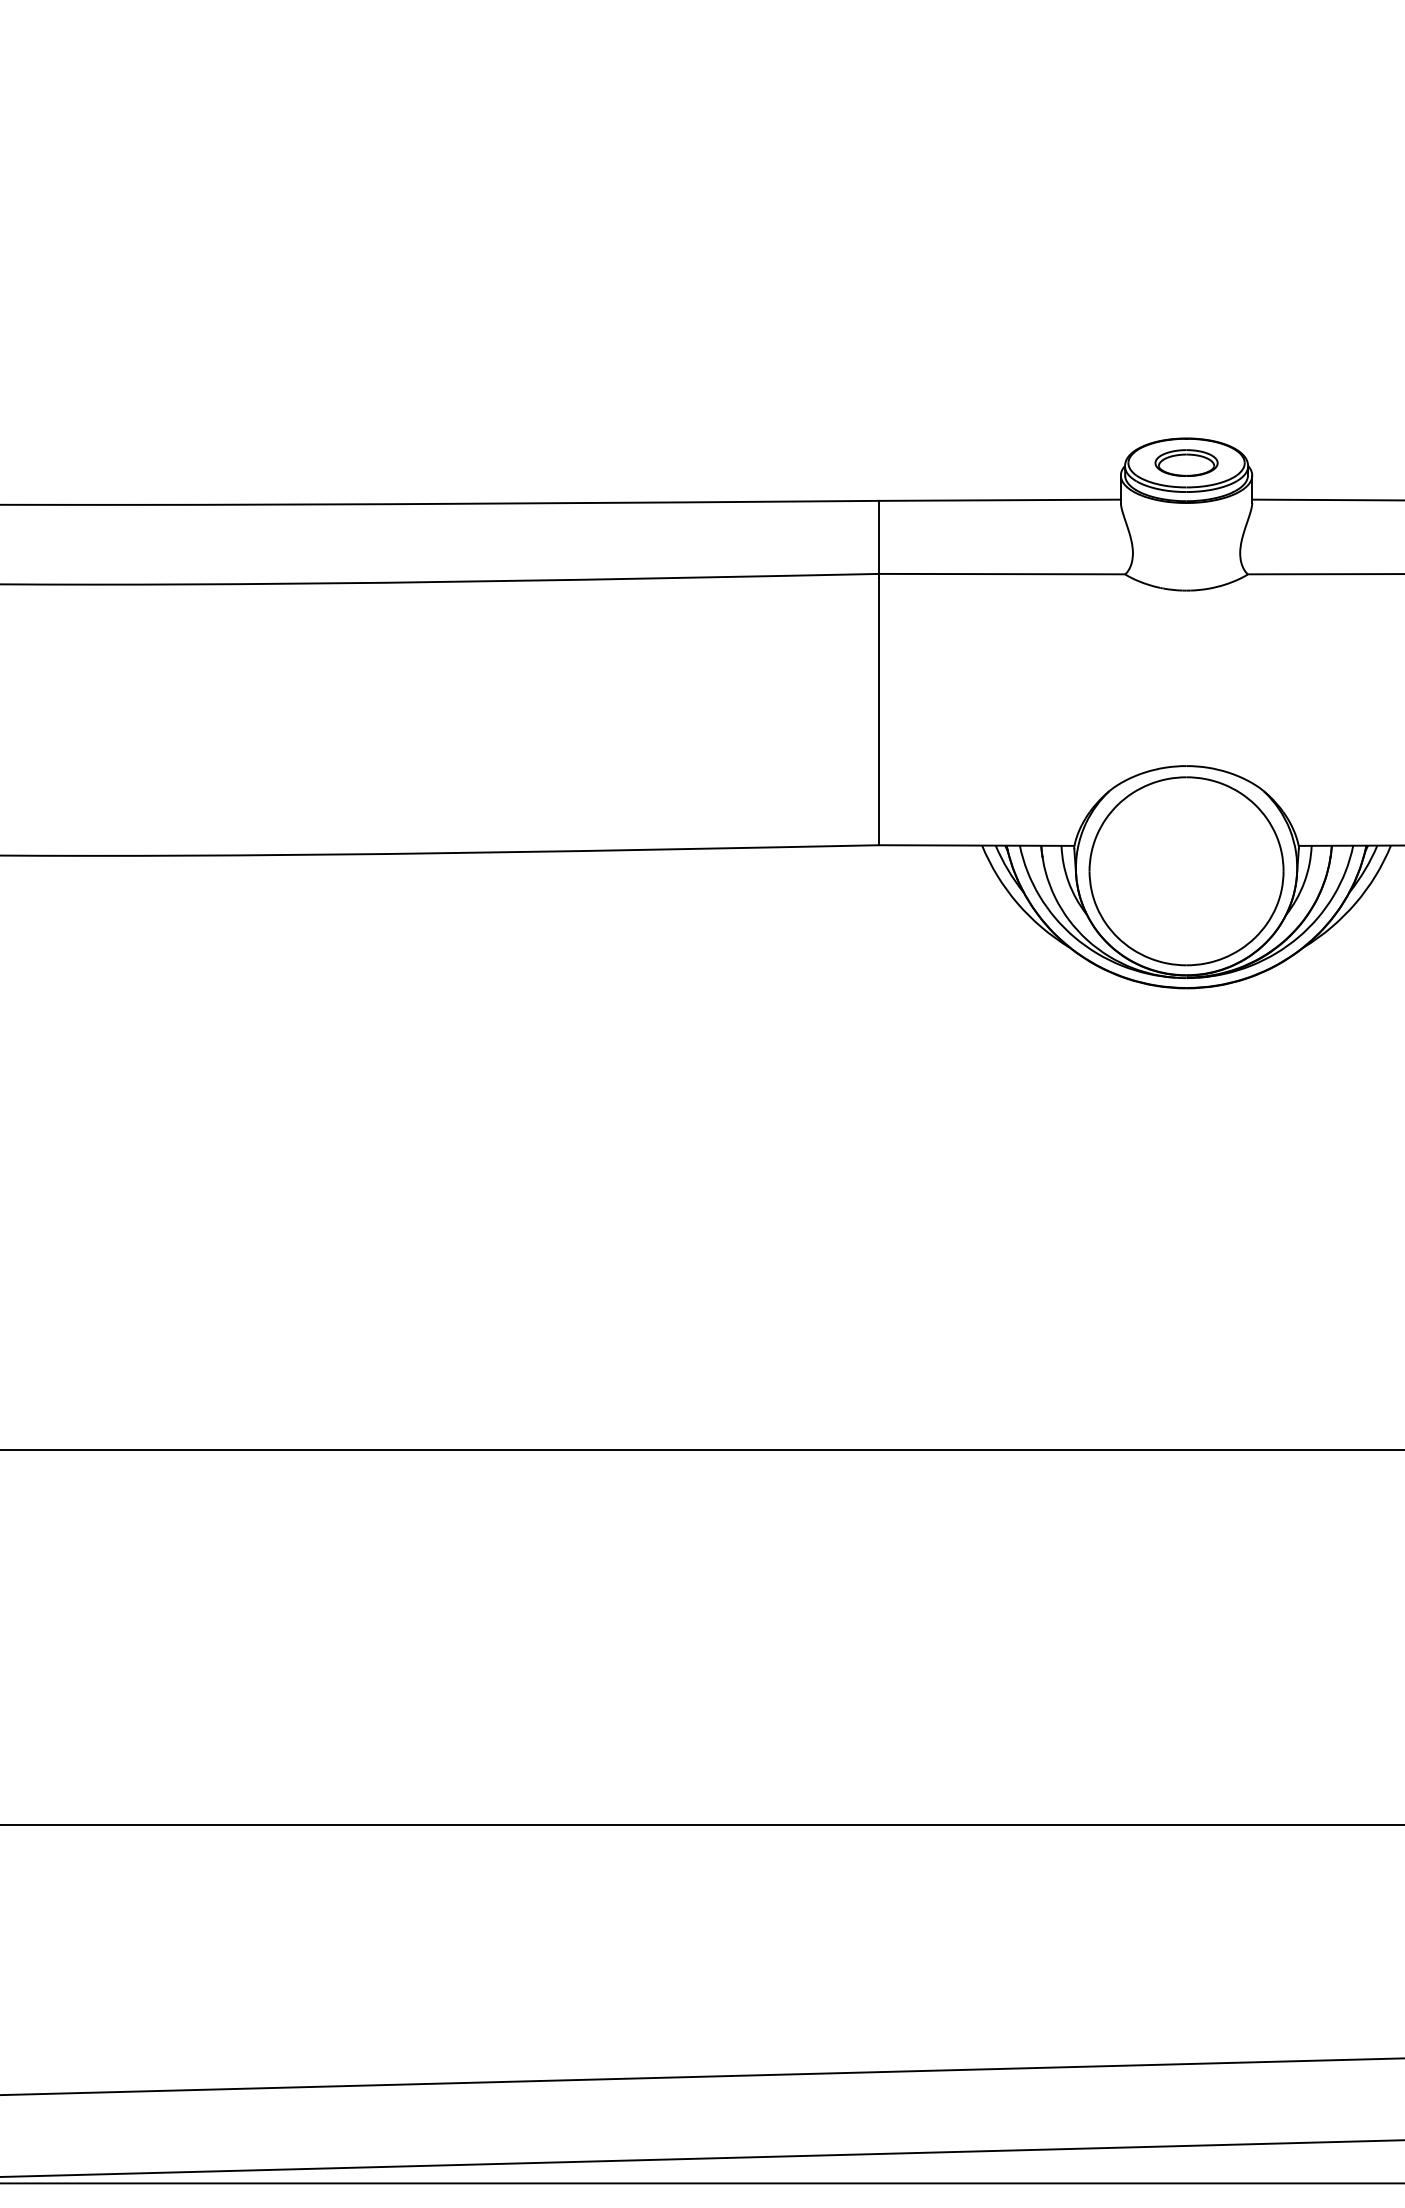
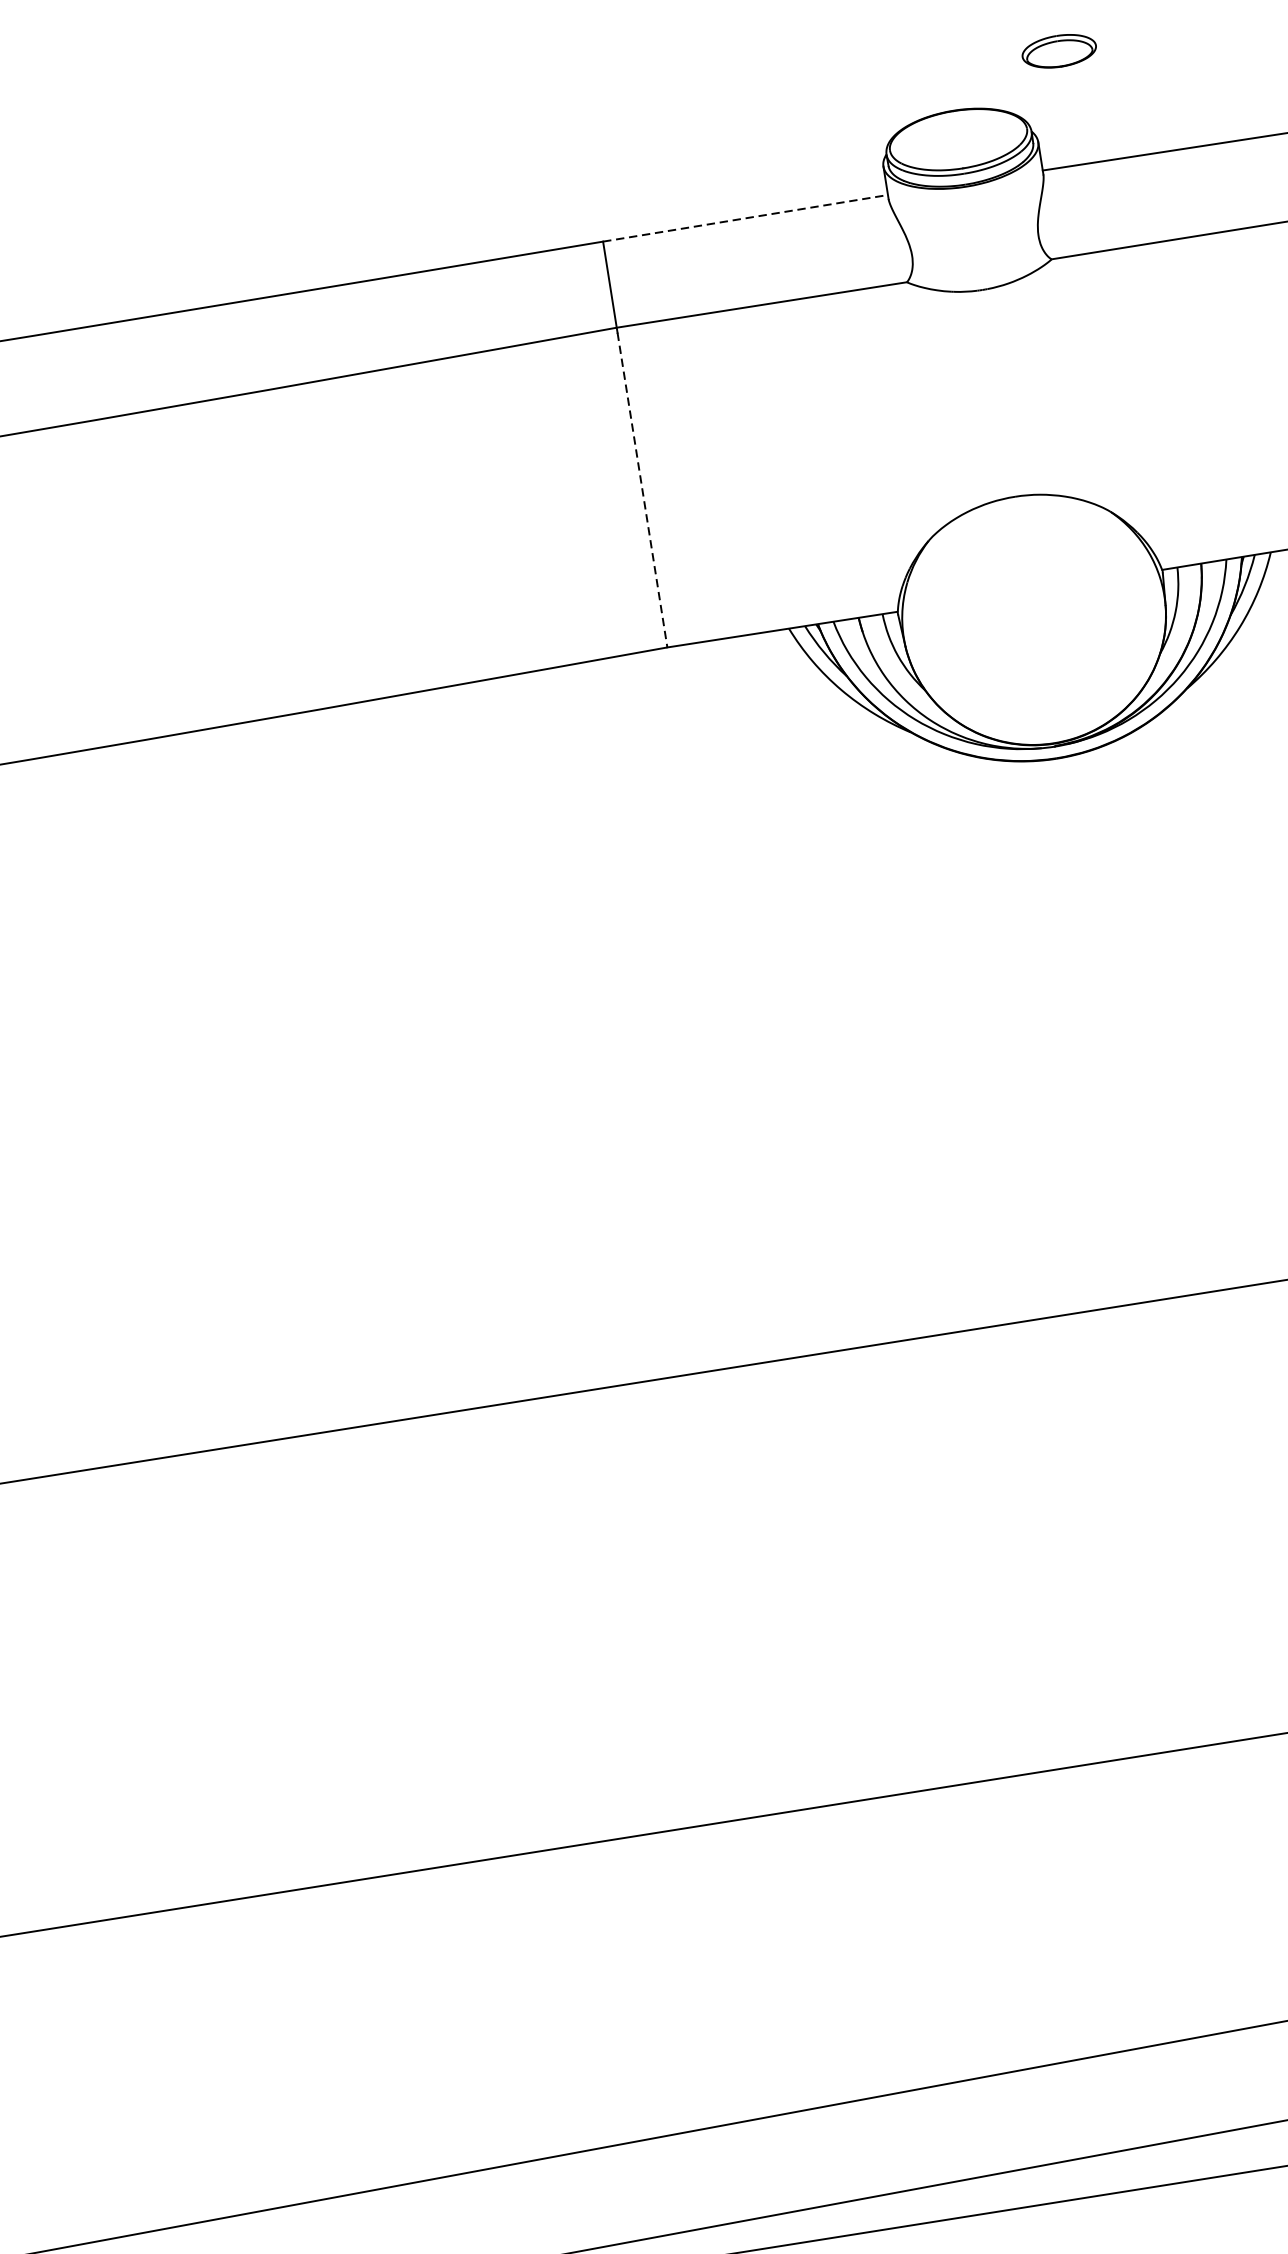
part: (1186, 462) -> (1059, 50), moved
line: (999, 500) -> (745, 218), solid -> dashed
line: (879, 711) -> (643, 489), solid -> dashed
part: (1186, 871) -> (1034, 621), removed

